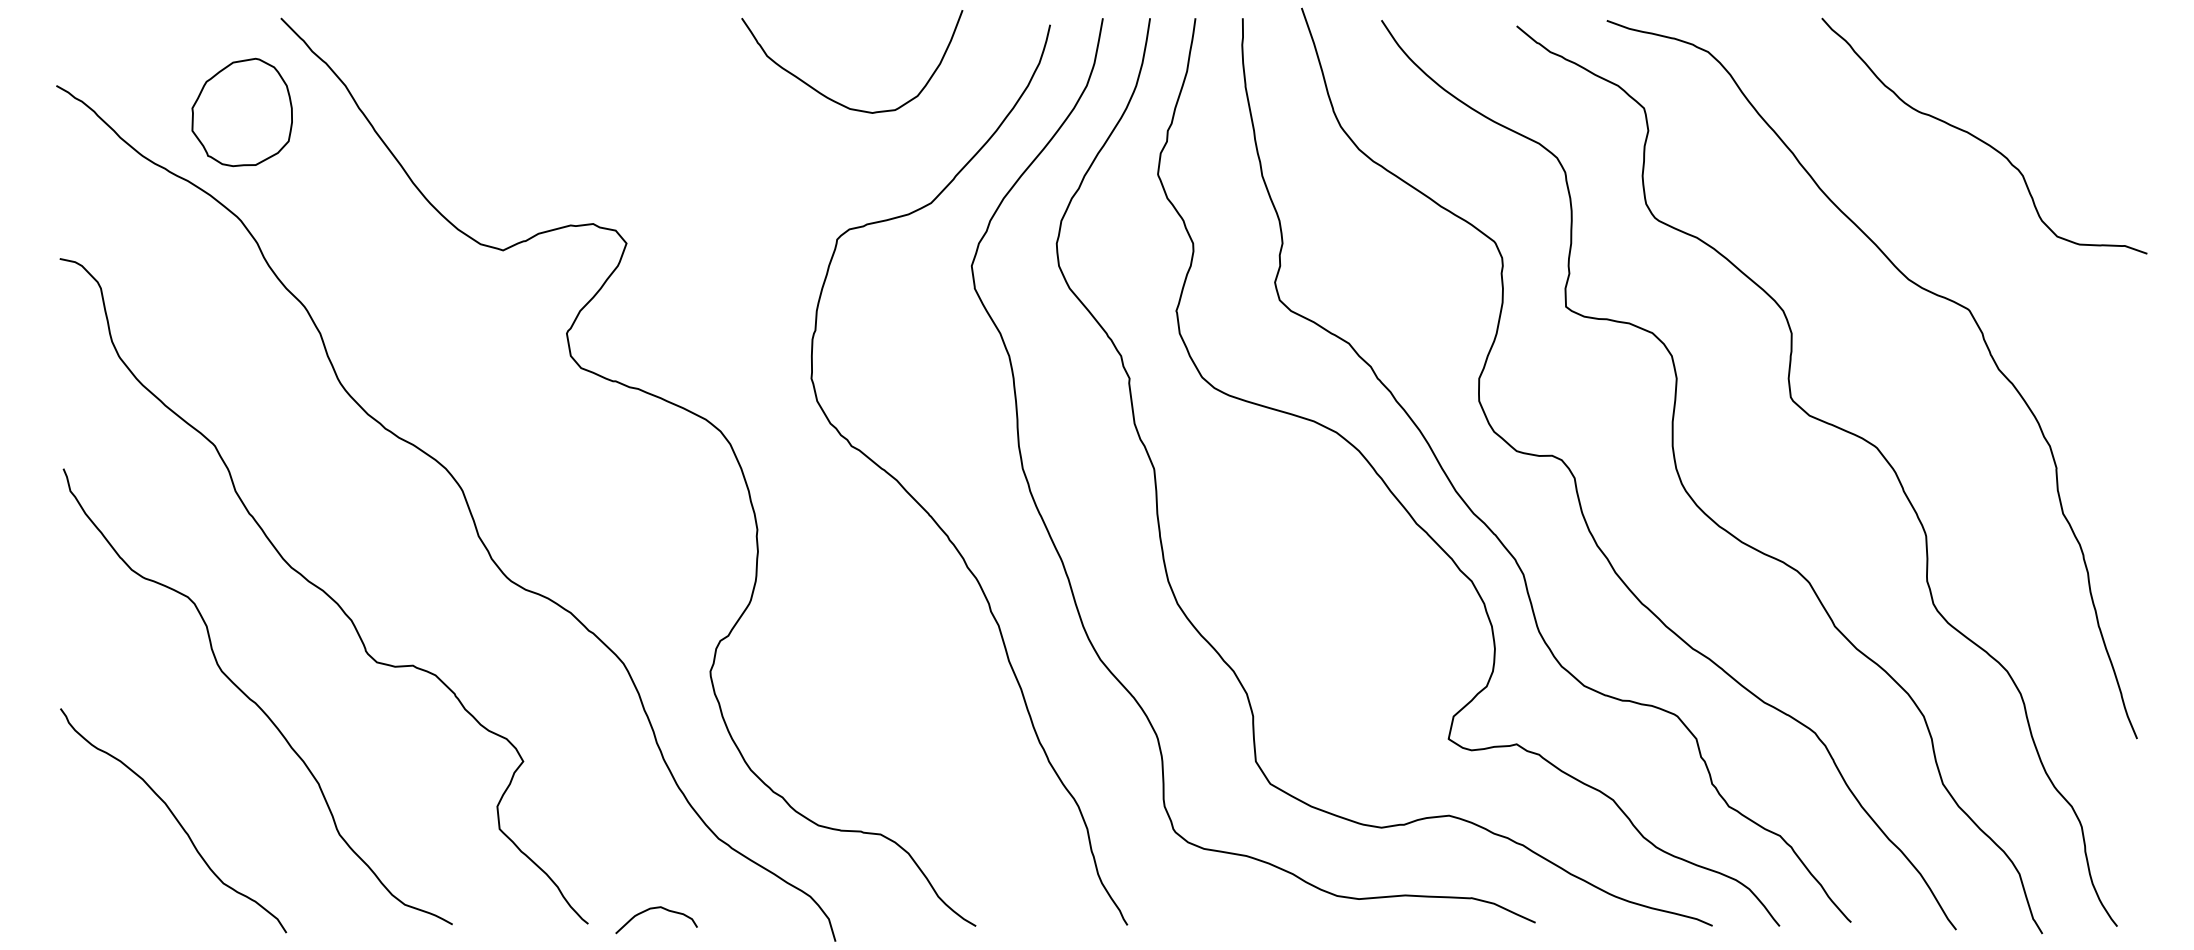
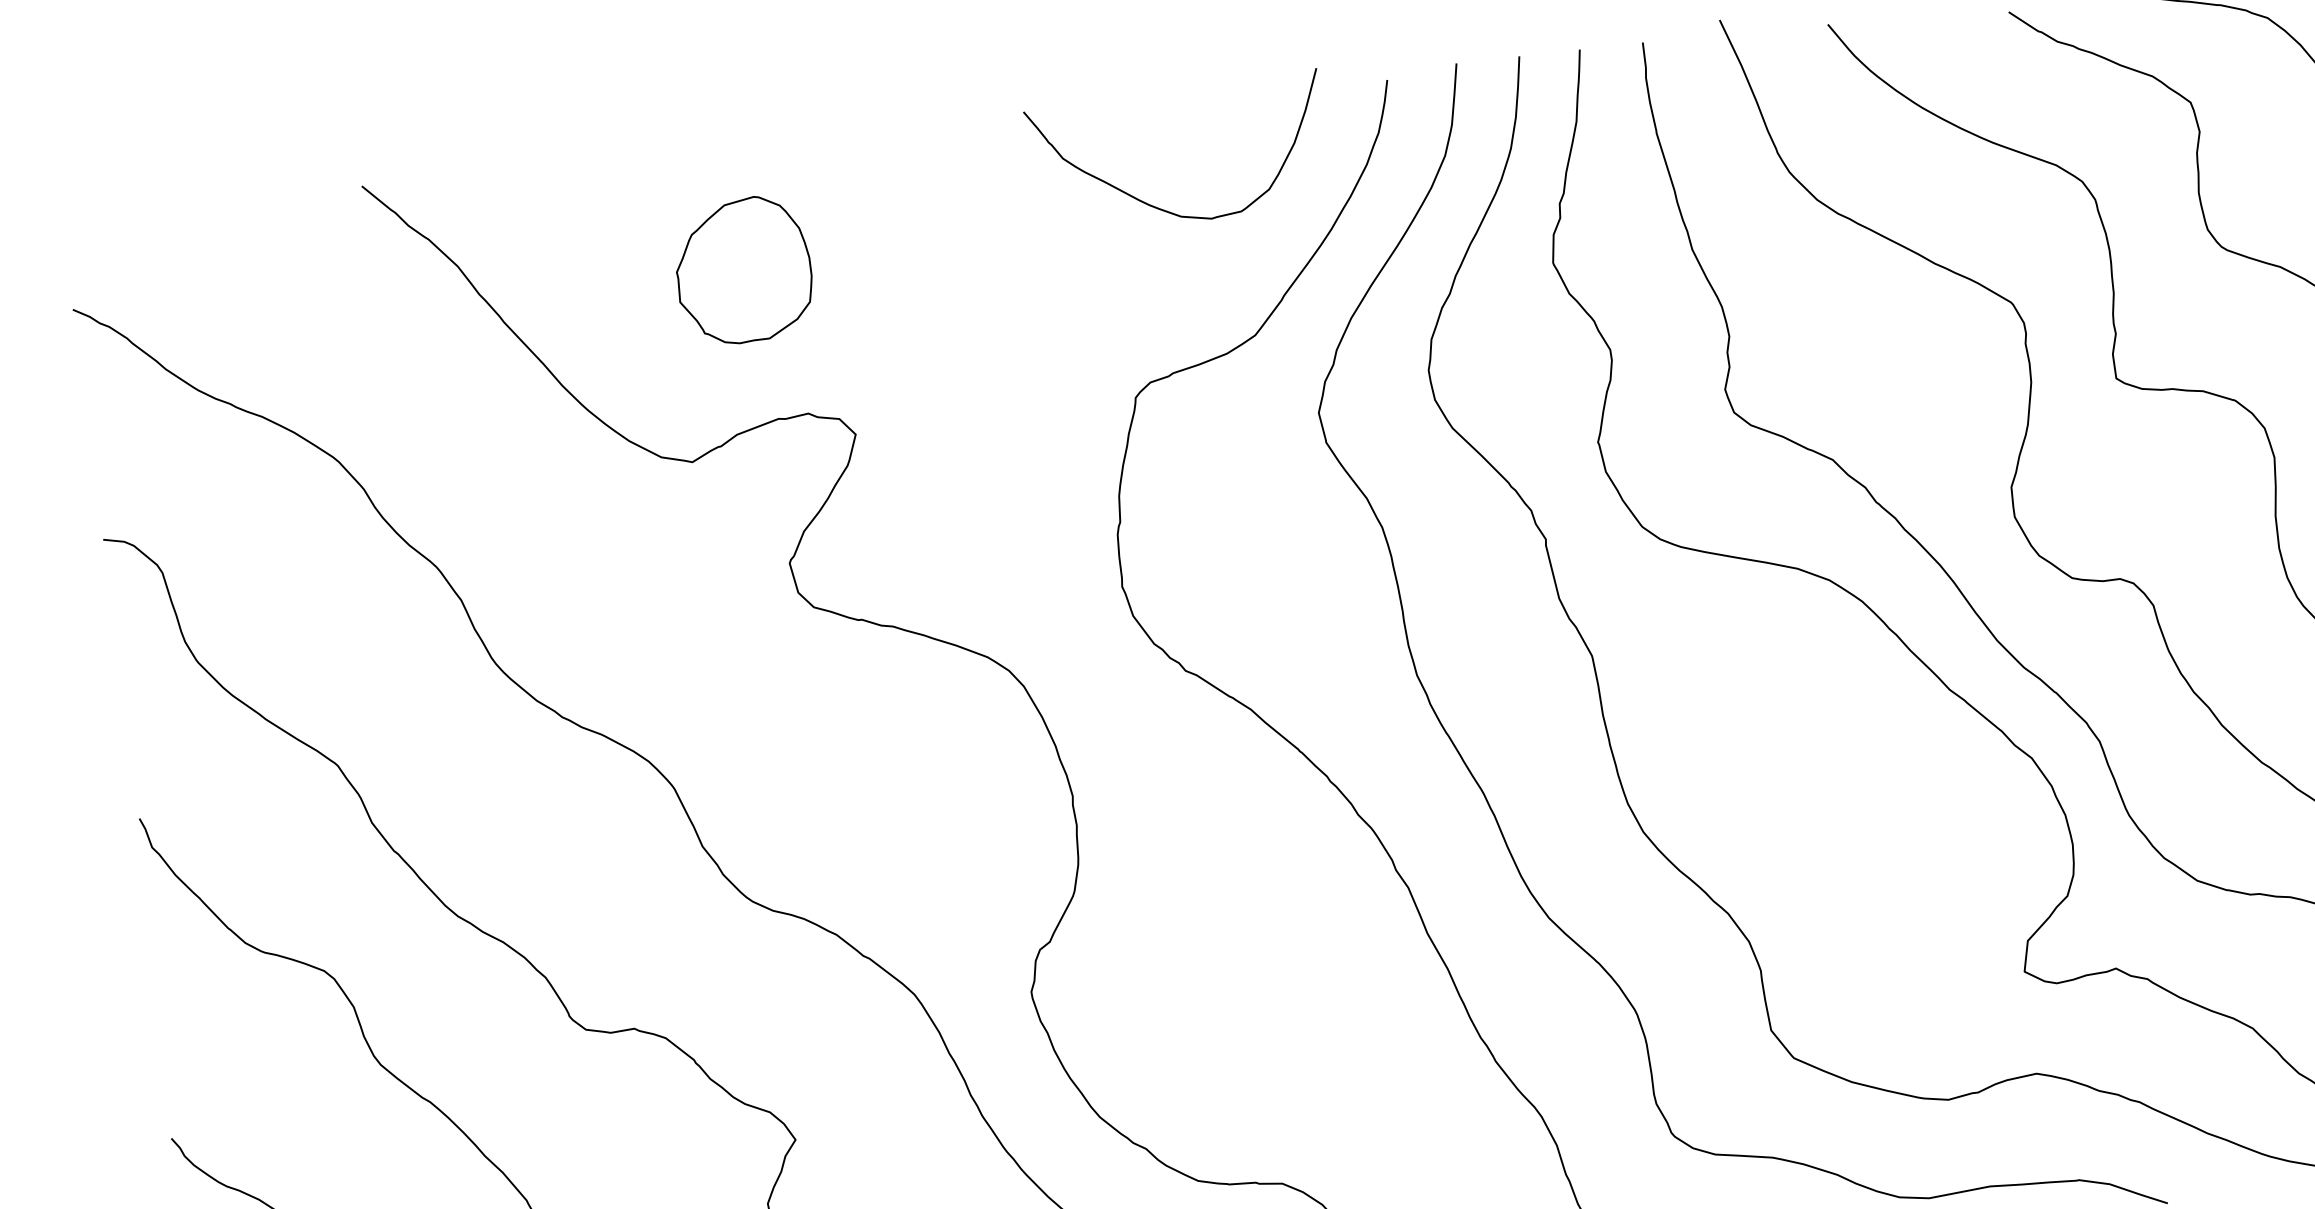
curve: (833, 99) -> (1157, 206), moved
part: (241, 112) -> (742, 270), moved

